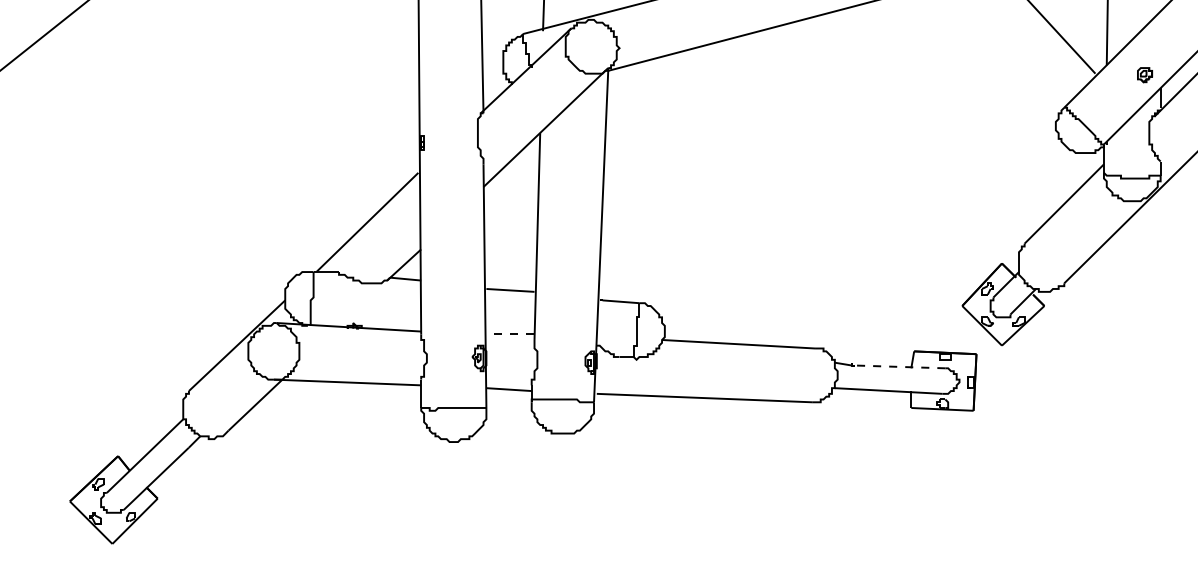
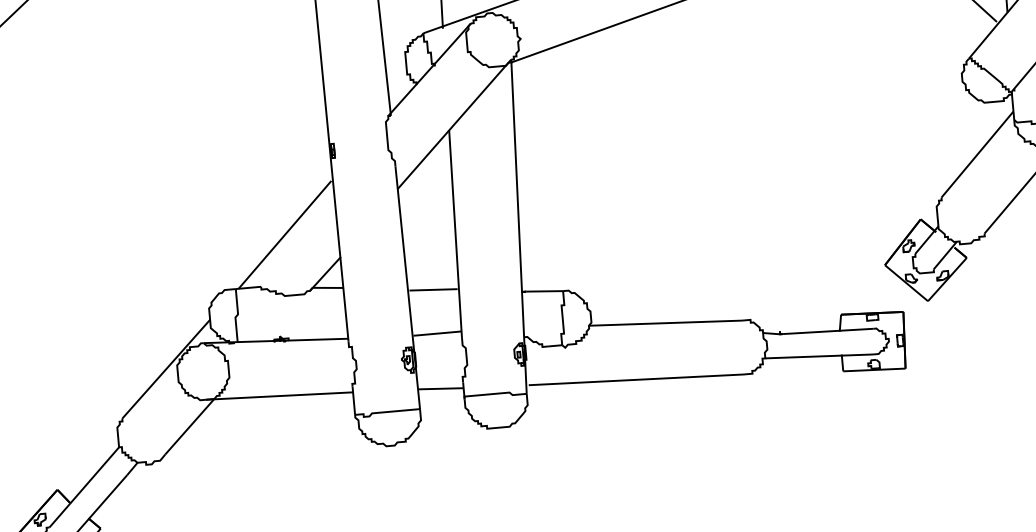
line: (509, 334) -> (436, 333), dashed -> solid
line: (899, 366) -> (827, 331), dashed -> solid

